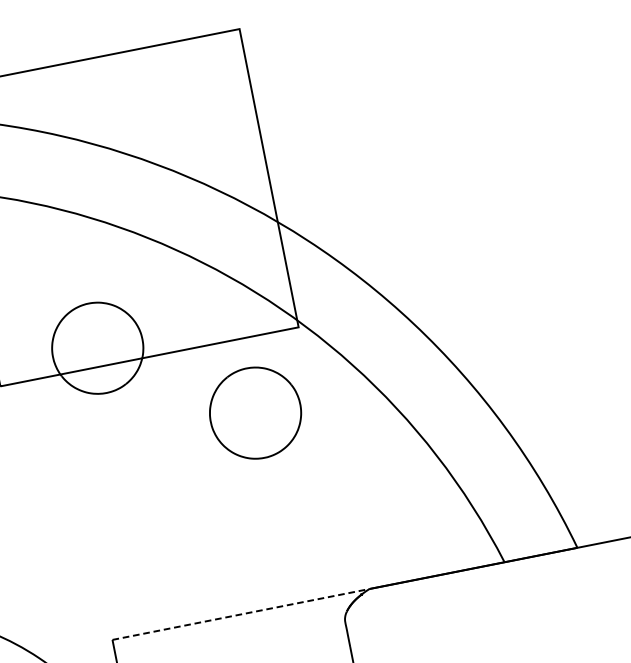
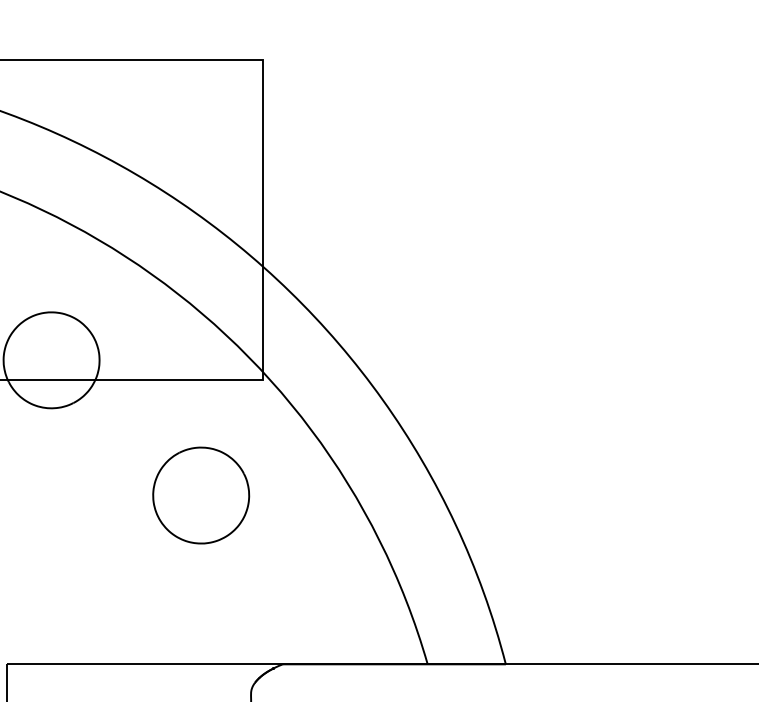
part: (255, 413) -> (201, 495), moved
line: (241, 614) -> (145, 664), dashed -> solid

